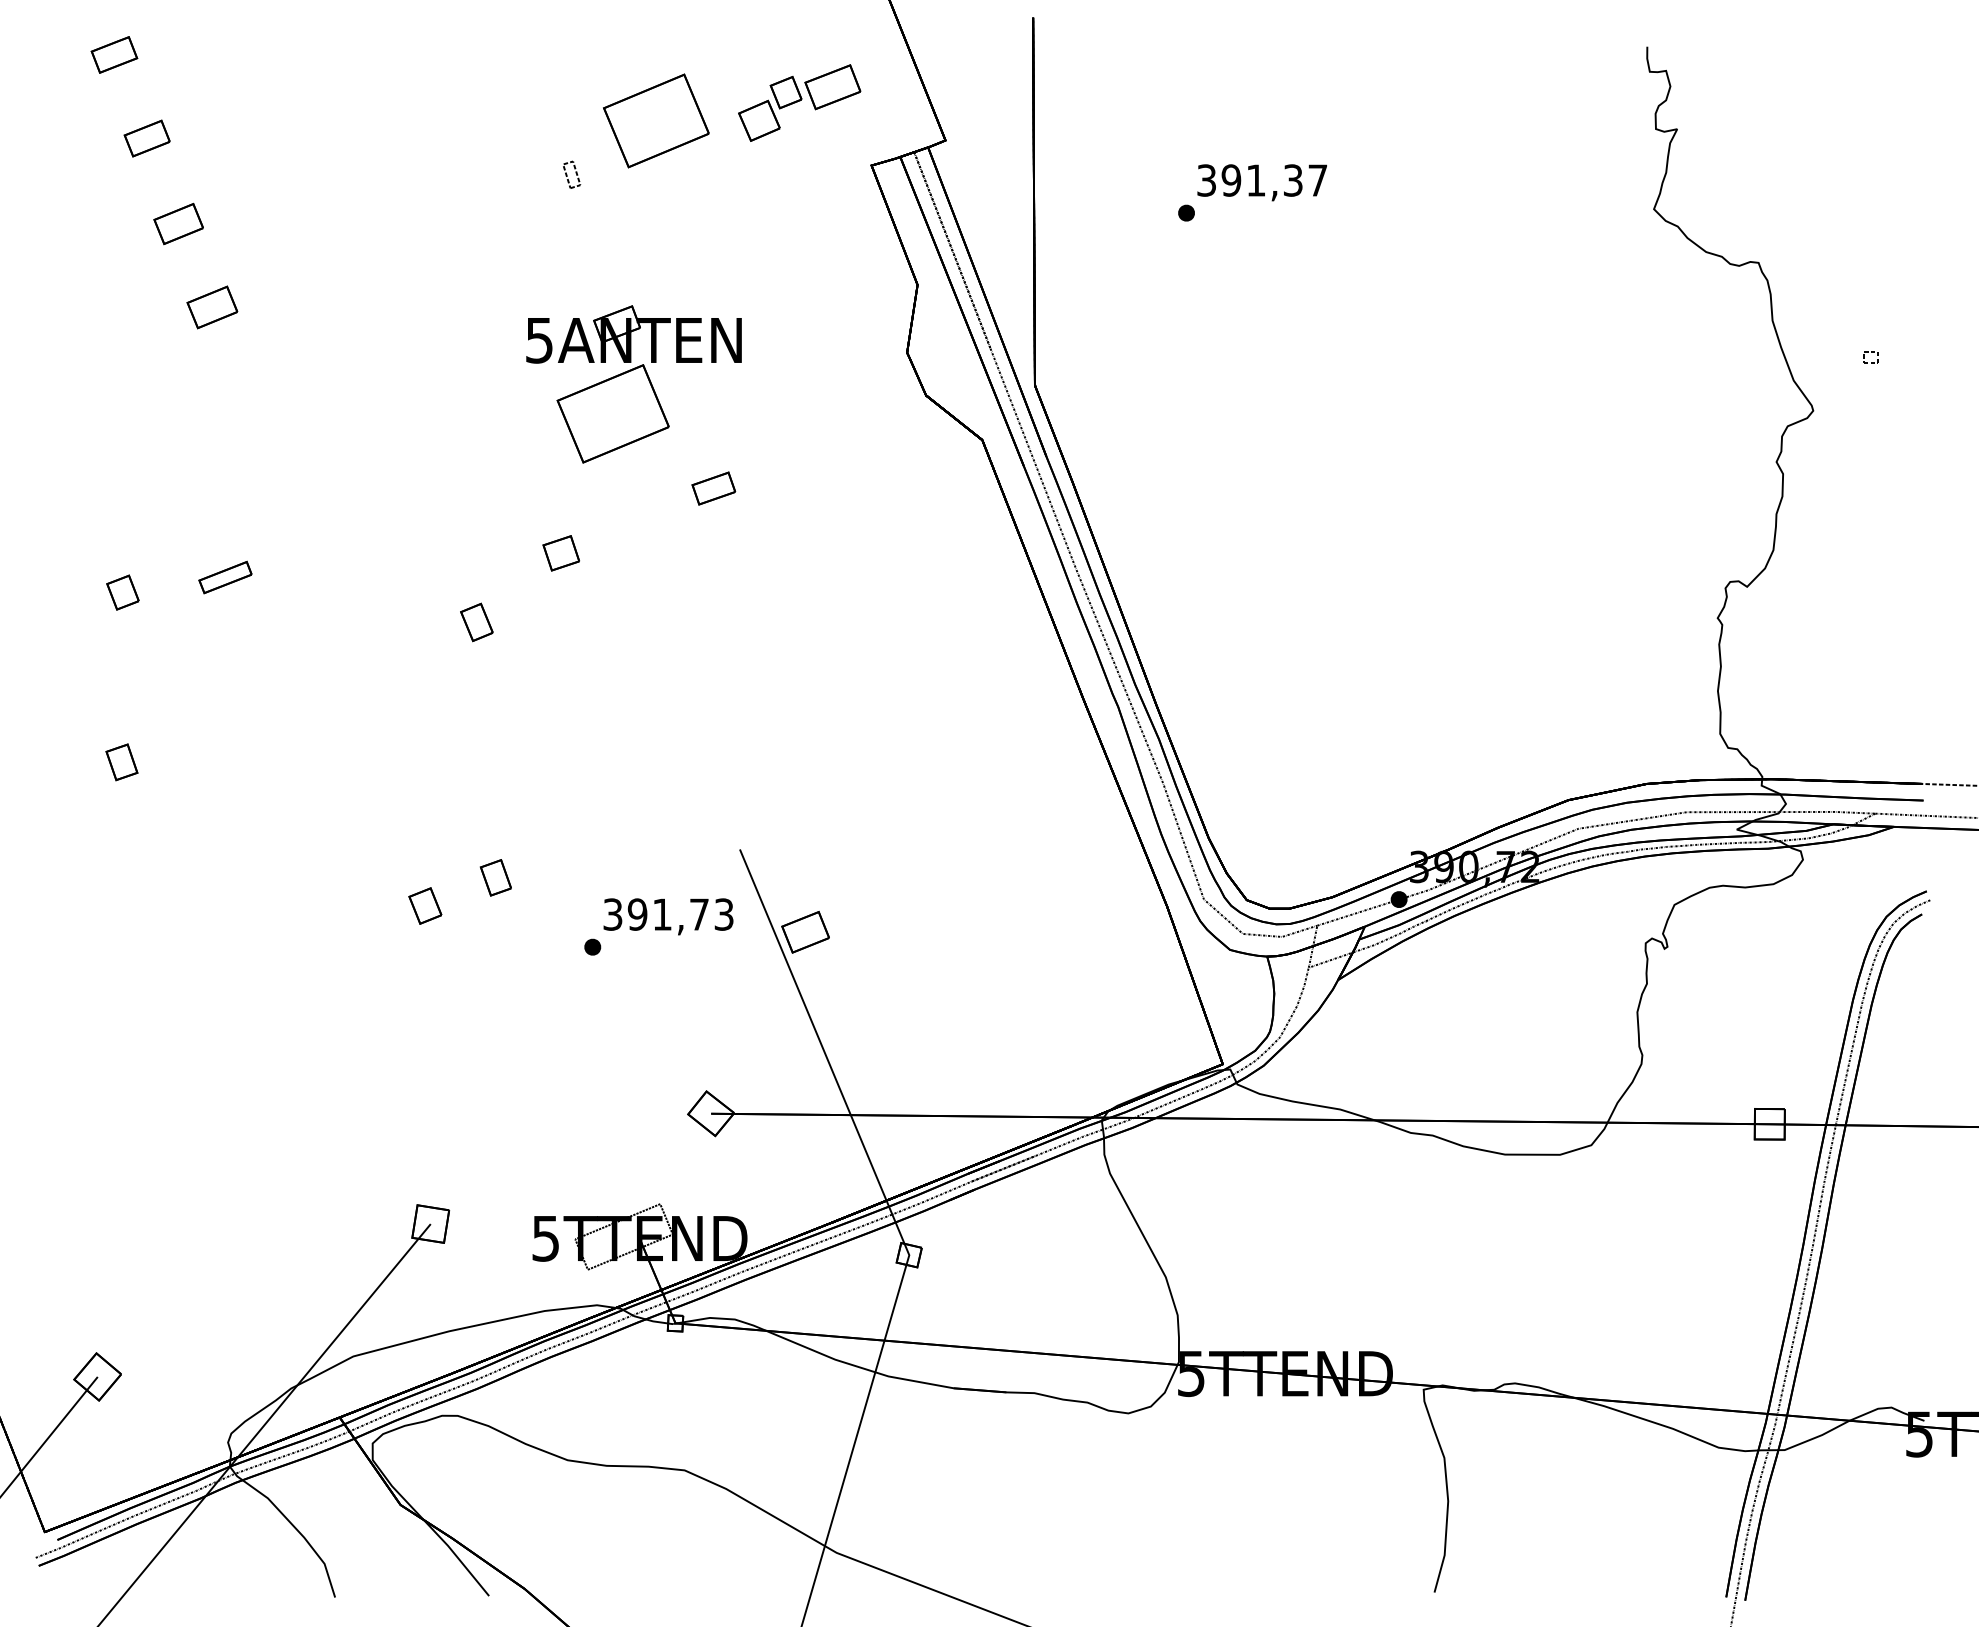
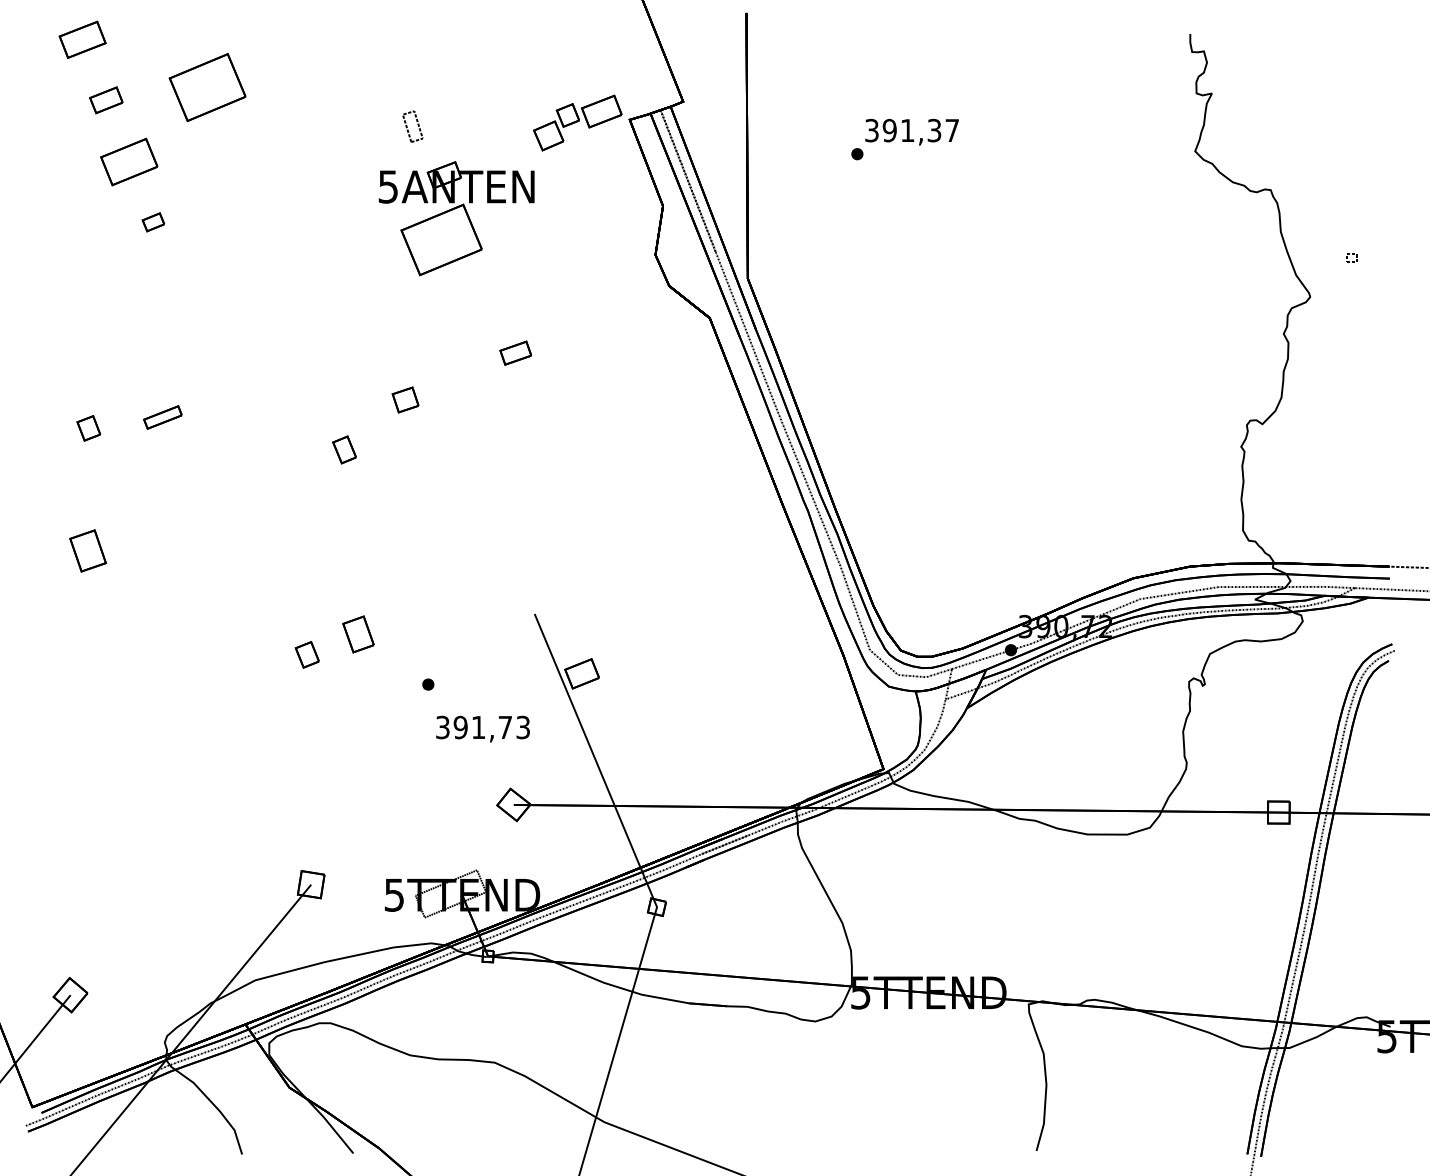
part: (114, 54) -> (82, 39), size x1.4
part: (799, 102) -> (577, 122), moved
part: (656, 120) -> (207, 87), moved
part: (572, 174) -> (413, 126), size x1.6
part: (178, 223) -> (128, 161), size x1.6
part: (212, 307) -> (153, 222), size x0.6
part: (633, 384) -> (456, 218), moved
part: (121, 762) -> (87, 551), size x1.6
part: (495, 877) -> (358, 634), size x1.4
text: (668, 916) -> (483, 728), moved

